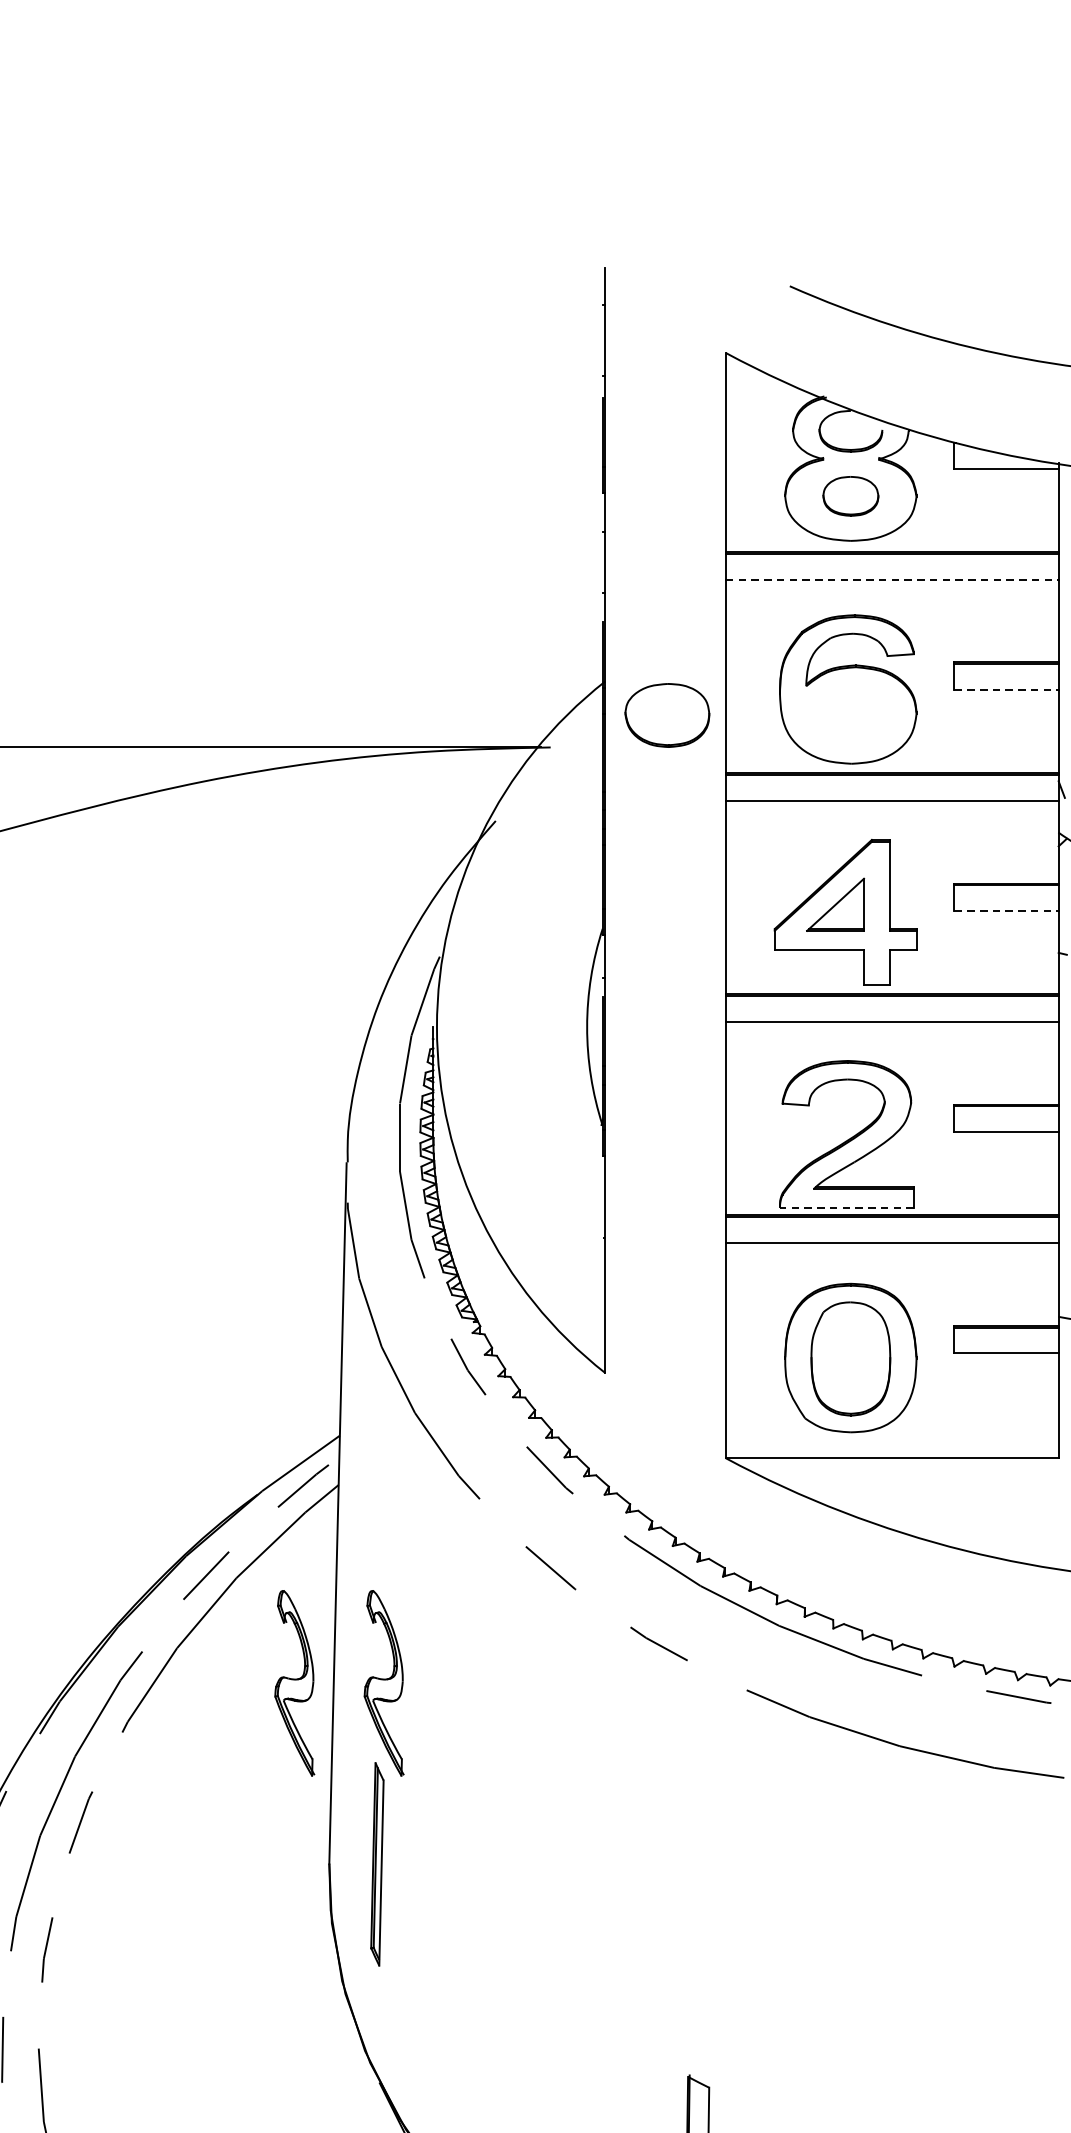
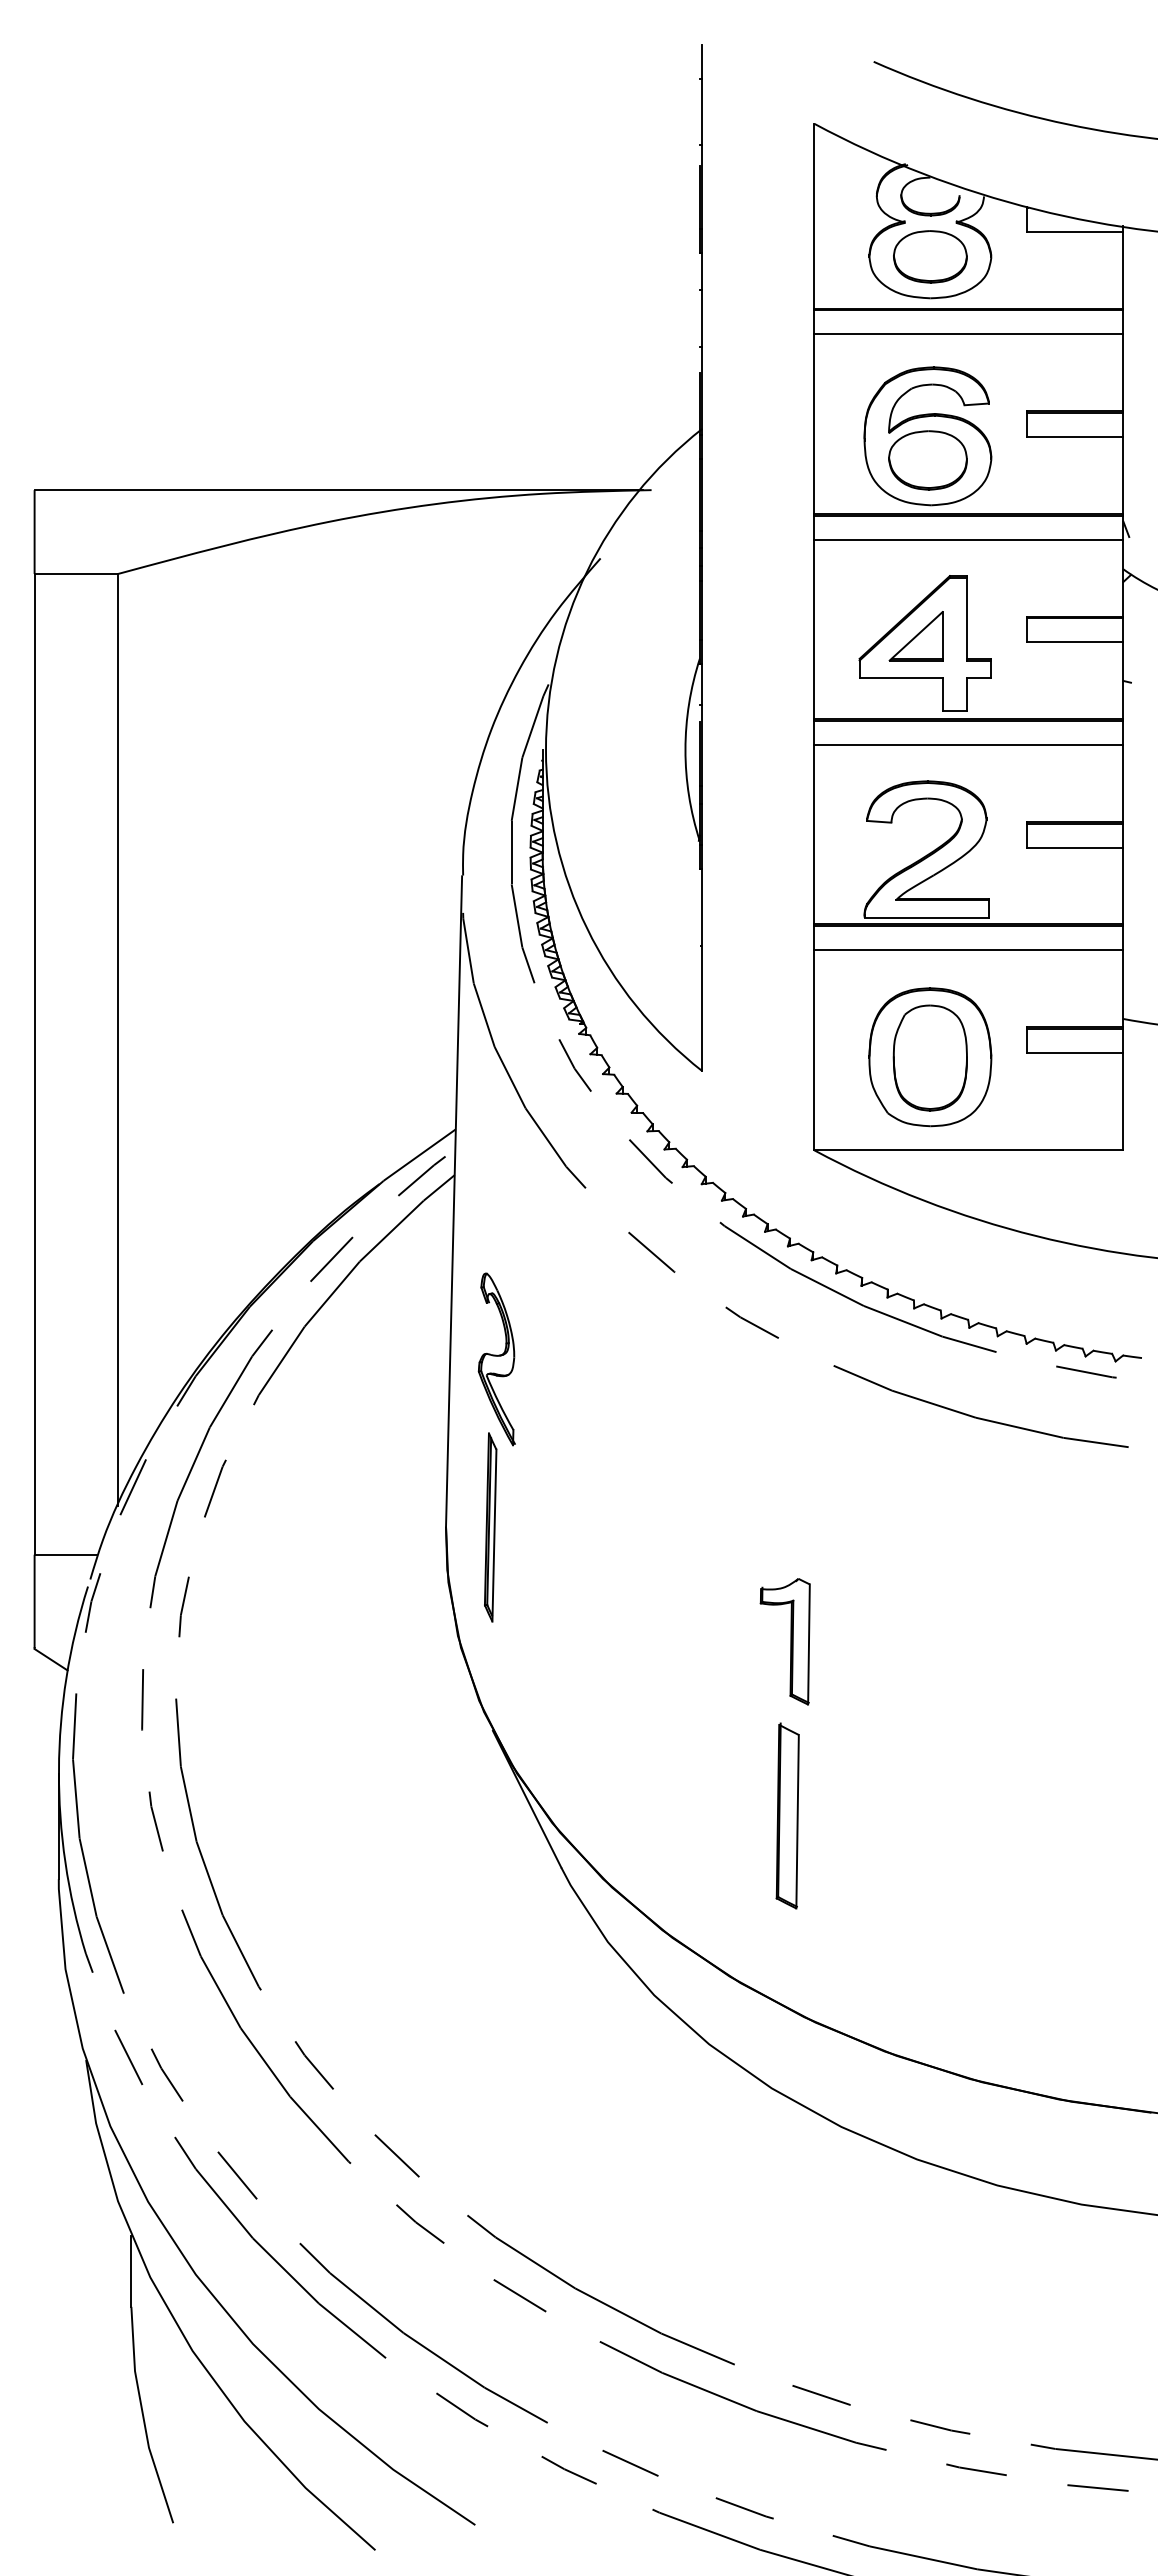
part: (850, 495) -> (930, 256), size x1.43
line: (891, 579) -> (968, 334), dashed -> solid
line: (1007, 689) -> (1075, 436), dashed -> solid
part: (666, 715) -> (927, 460), moved
line: (1007, 911) -> (1075, 642), dashed -> solid
line: (846, 1207) -> (926, 917), dashed -> solid
part: (294, 1683) -> (413, 1359), removed
part: (693, 1987) -> (784, 1641), added

